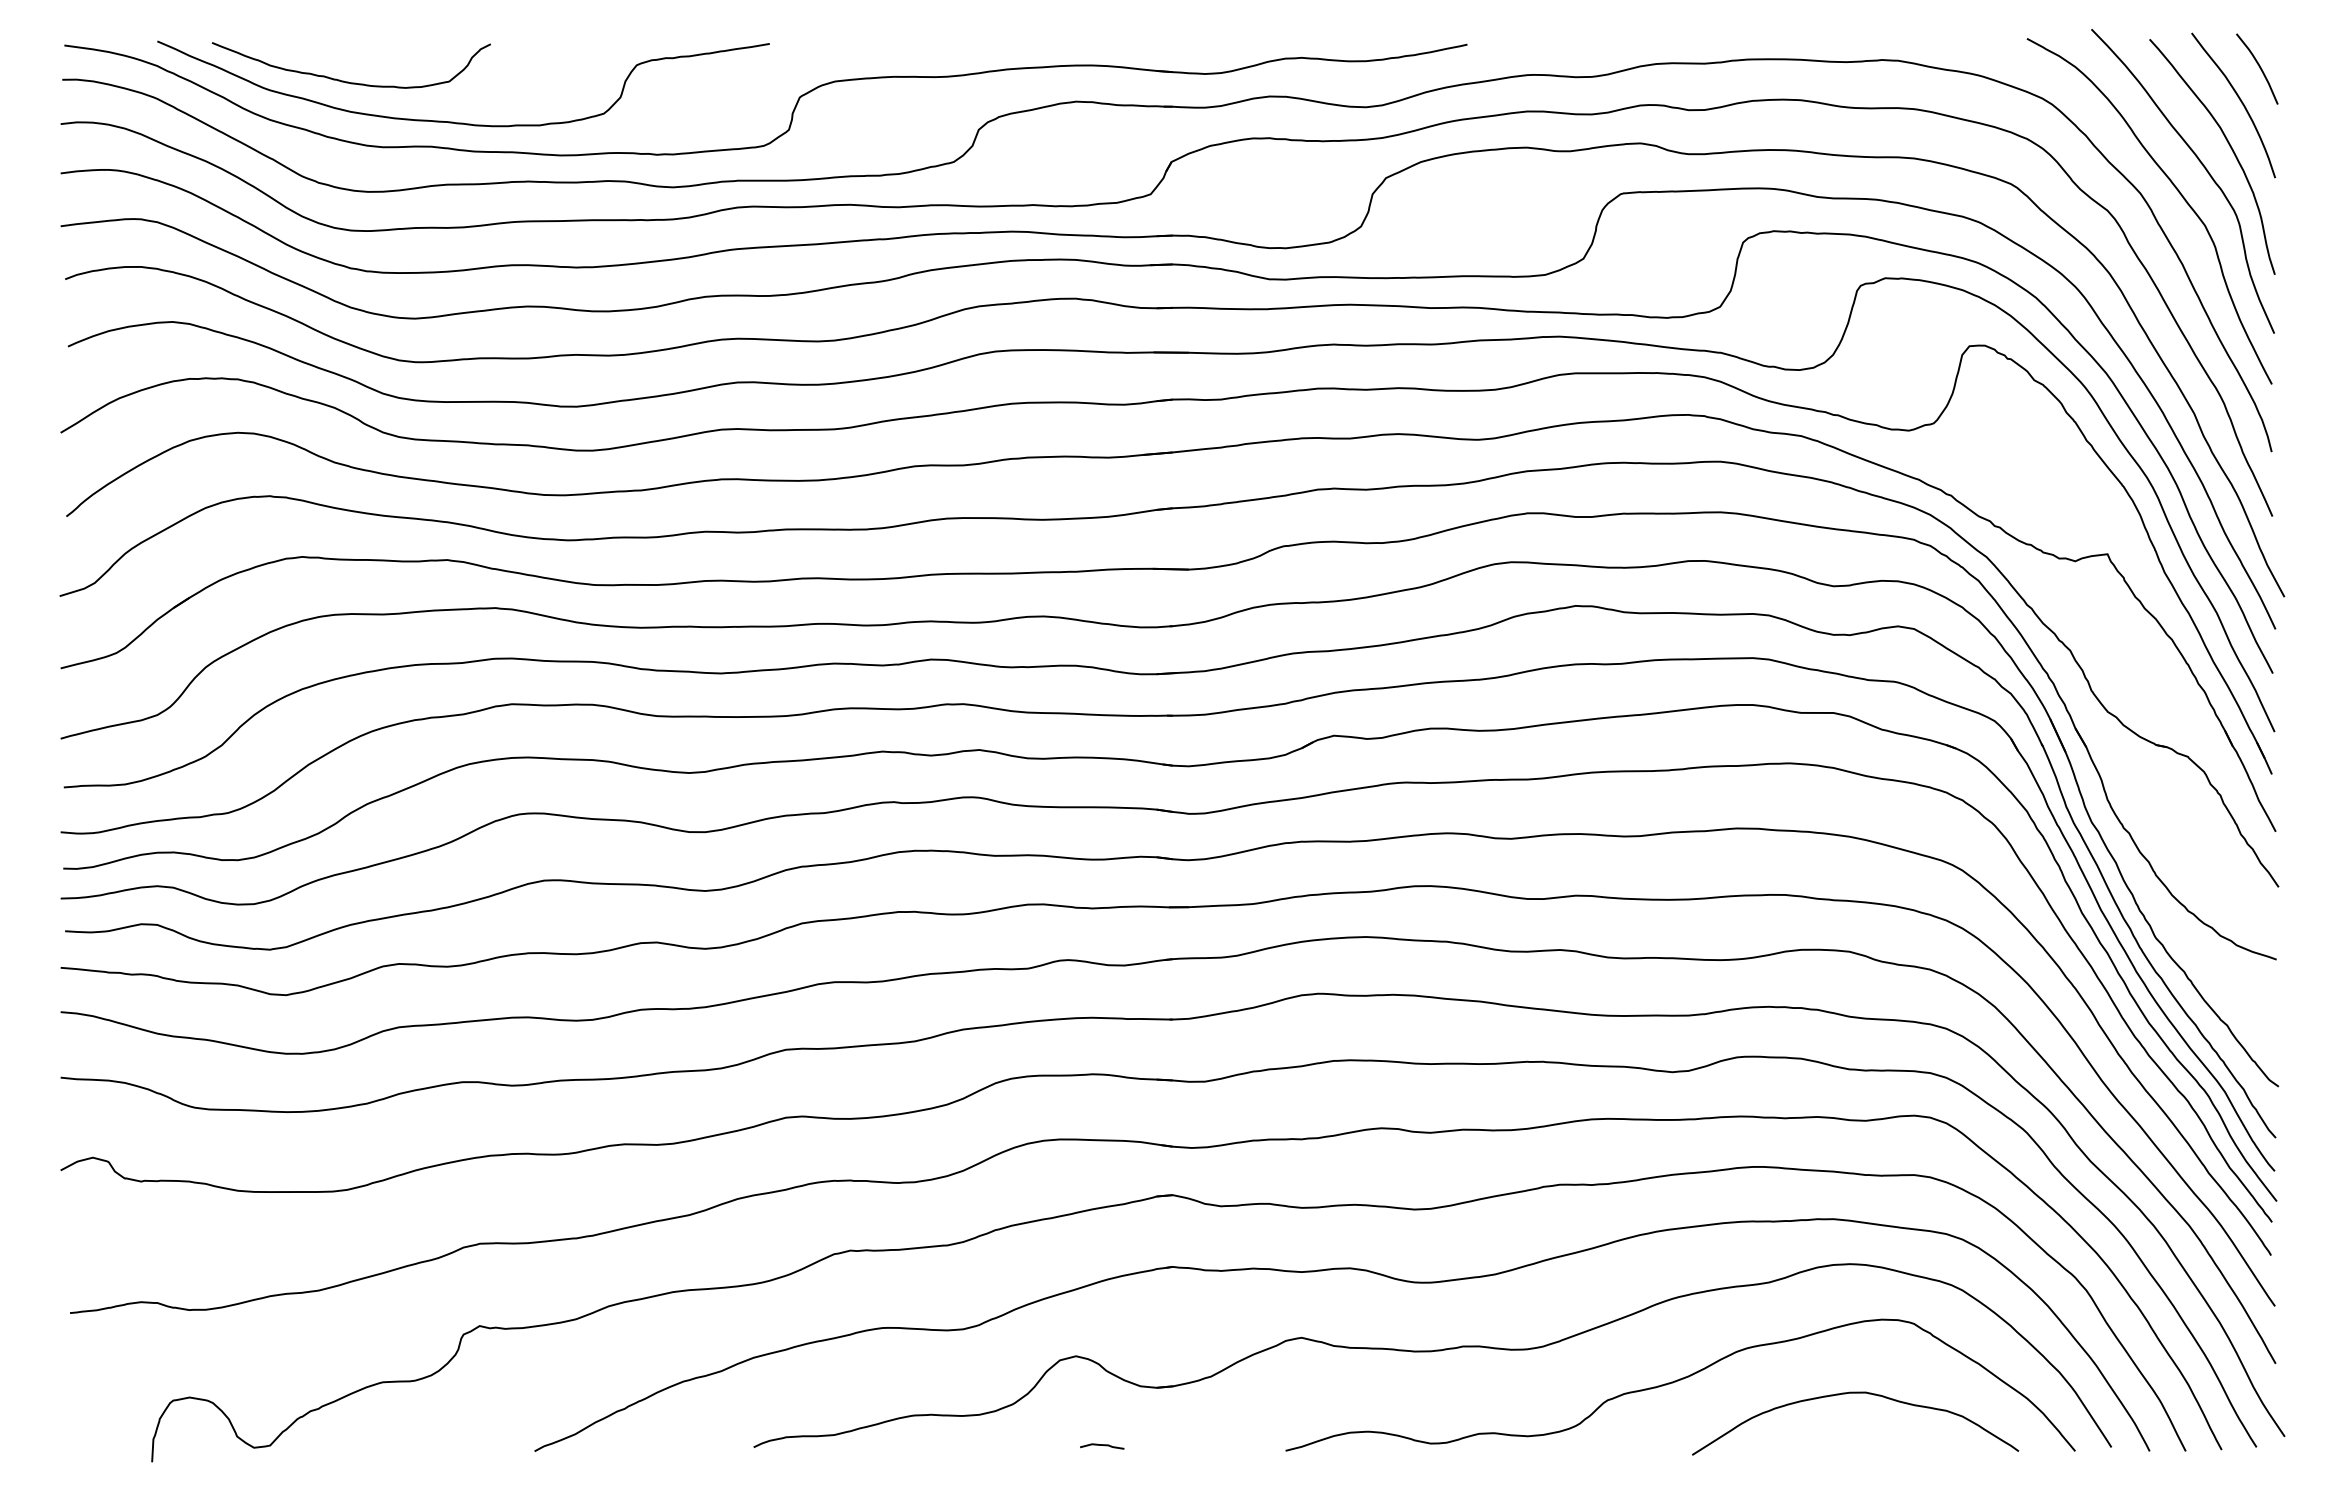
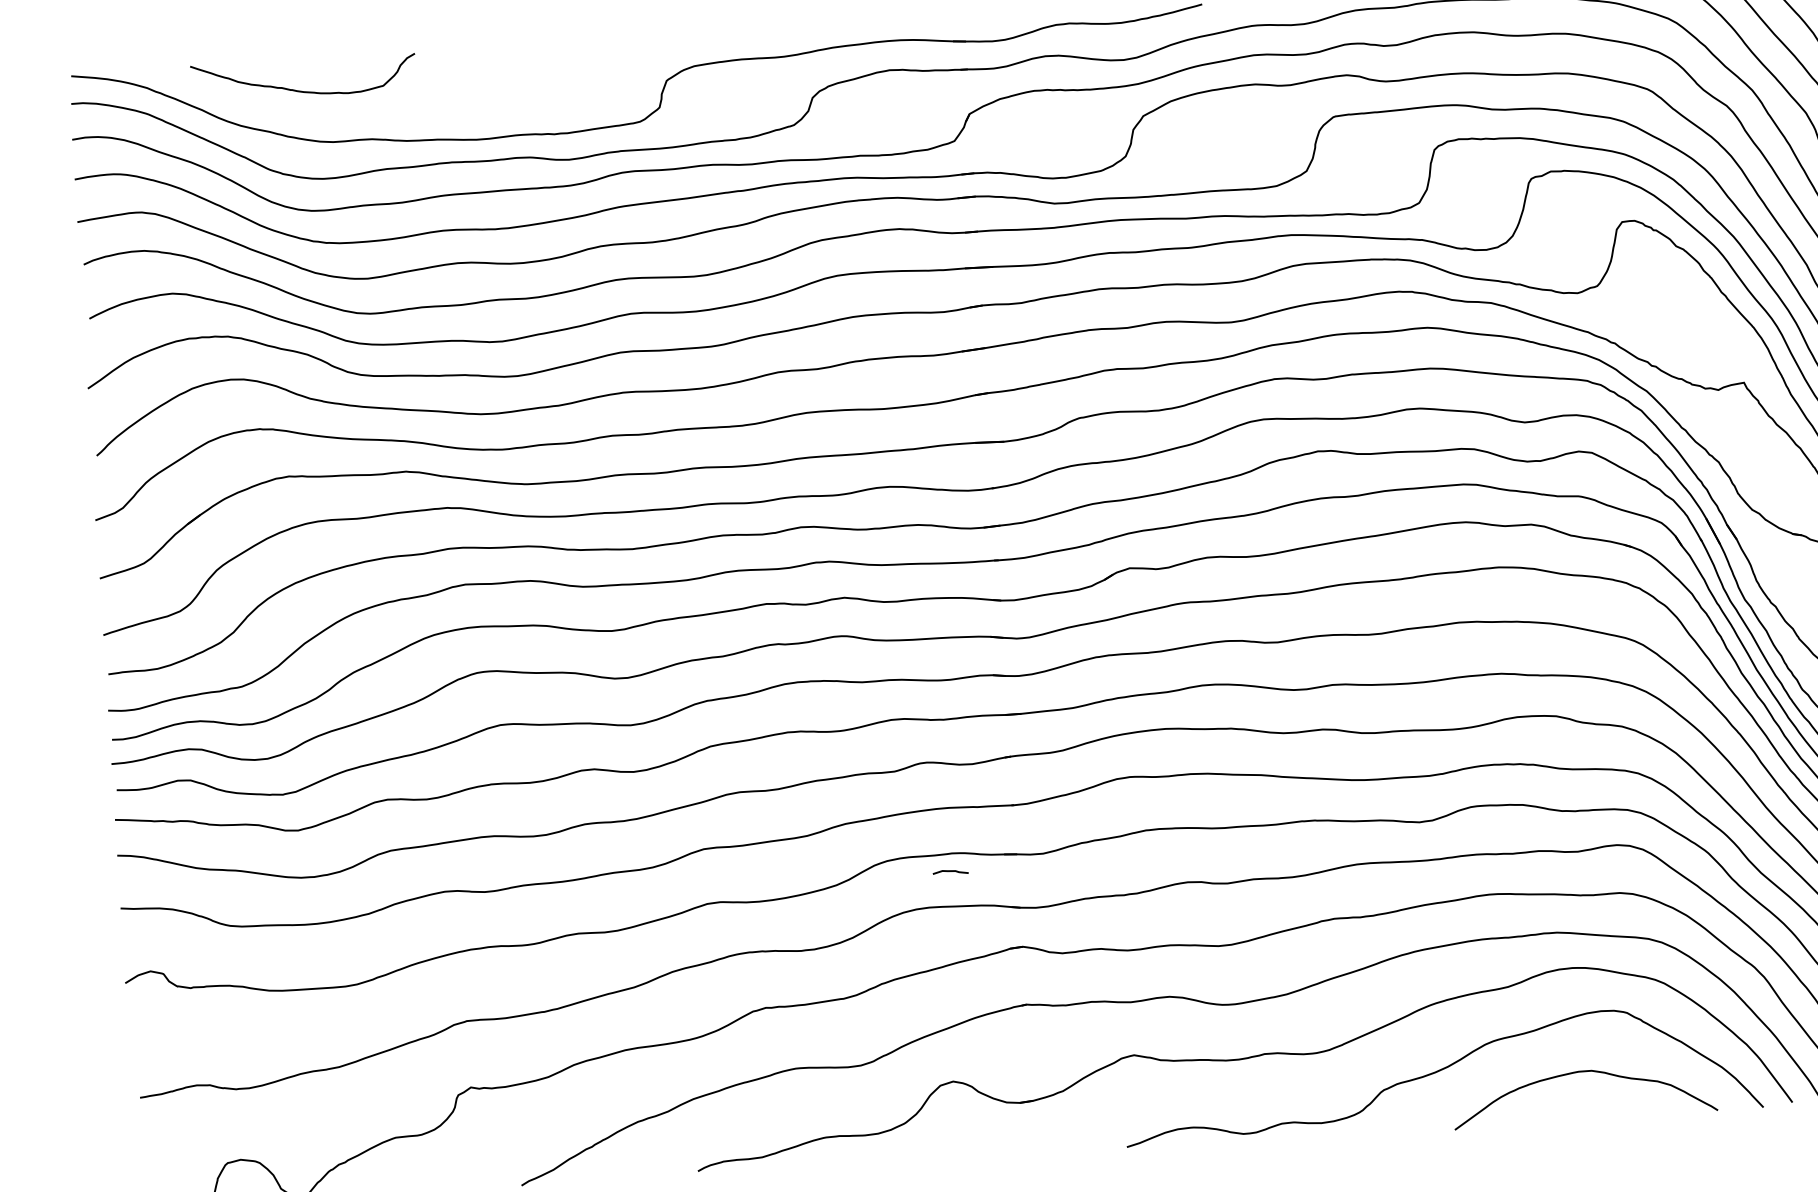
curve: (463, 122) -> (396, 118), removed
curve: (1102, 1445) -> (950, 871), moved

